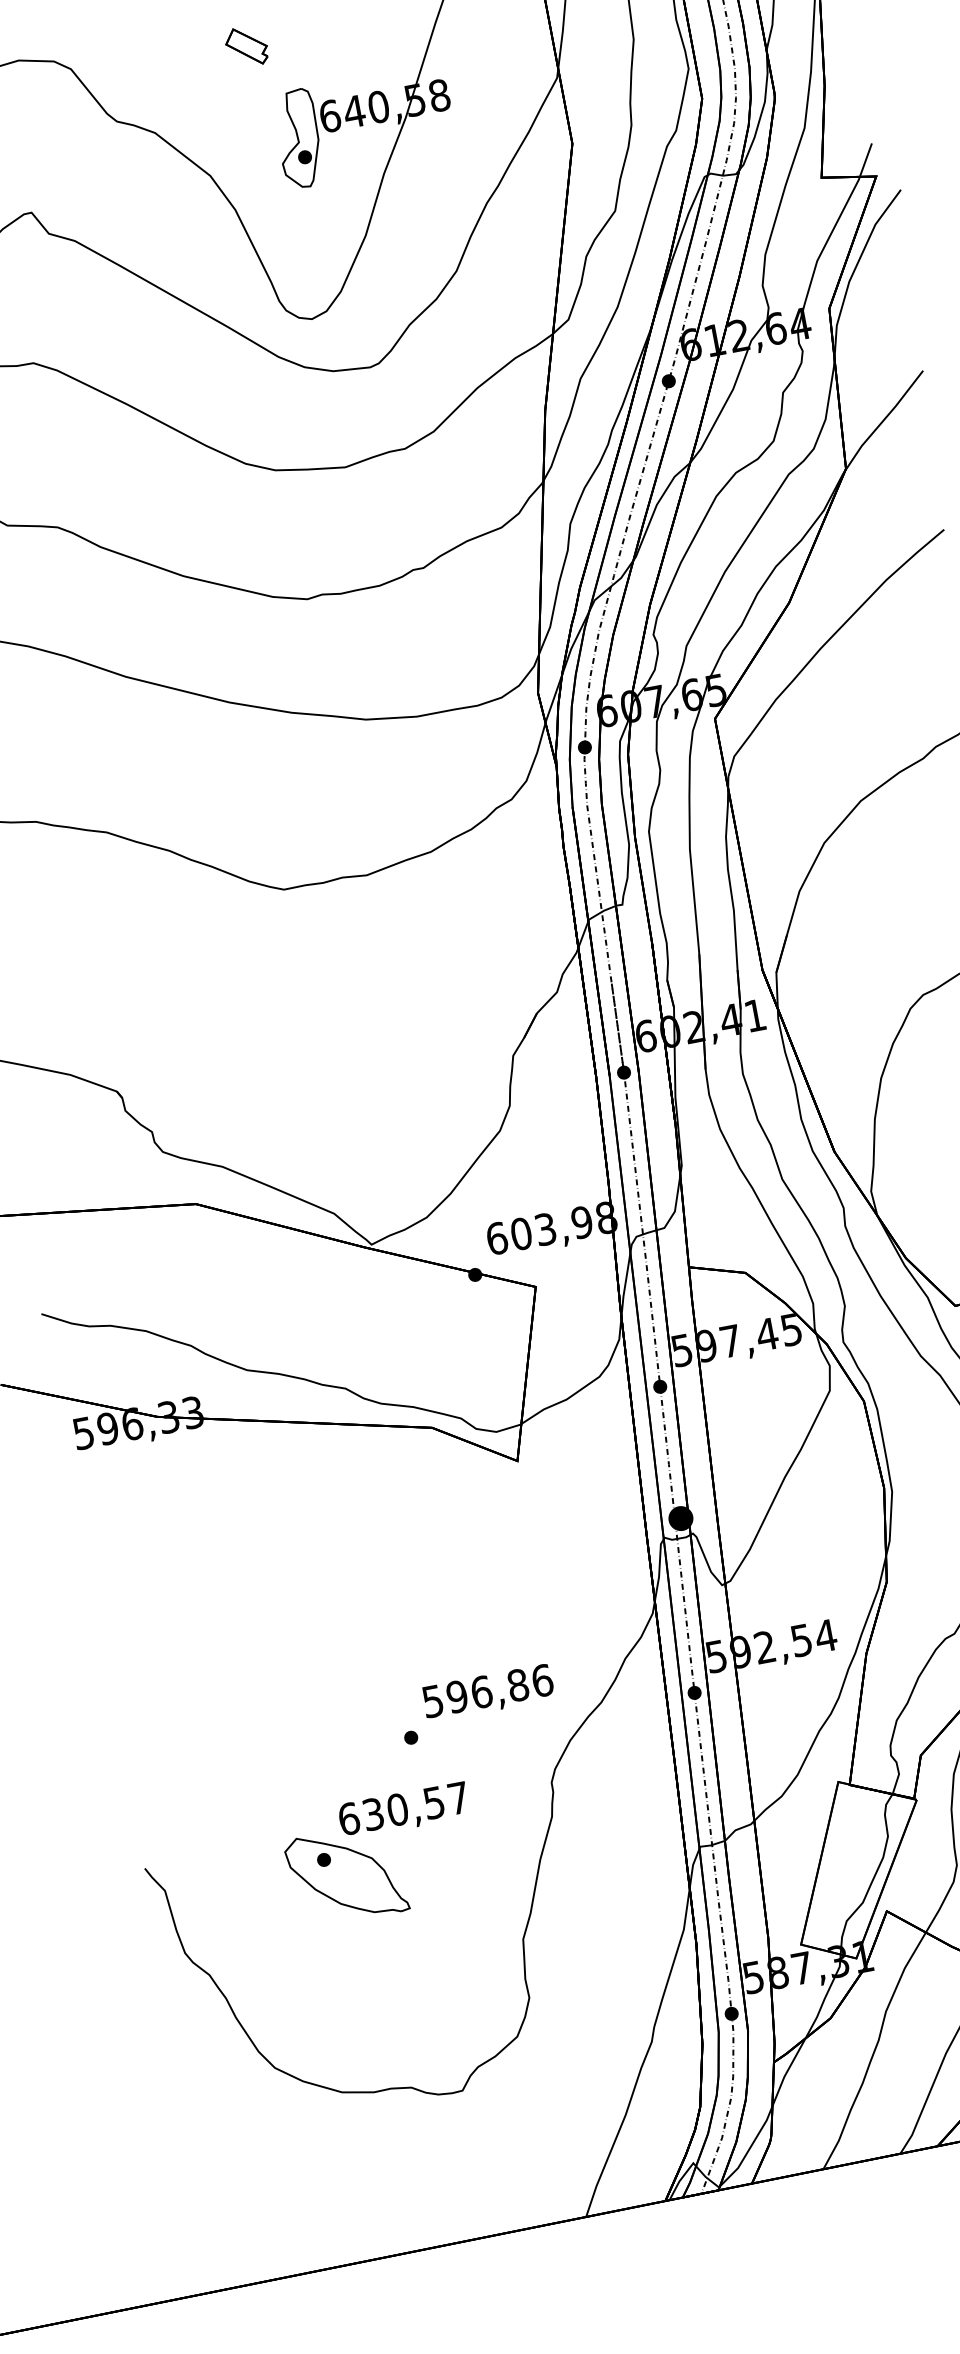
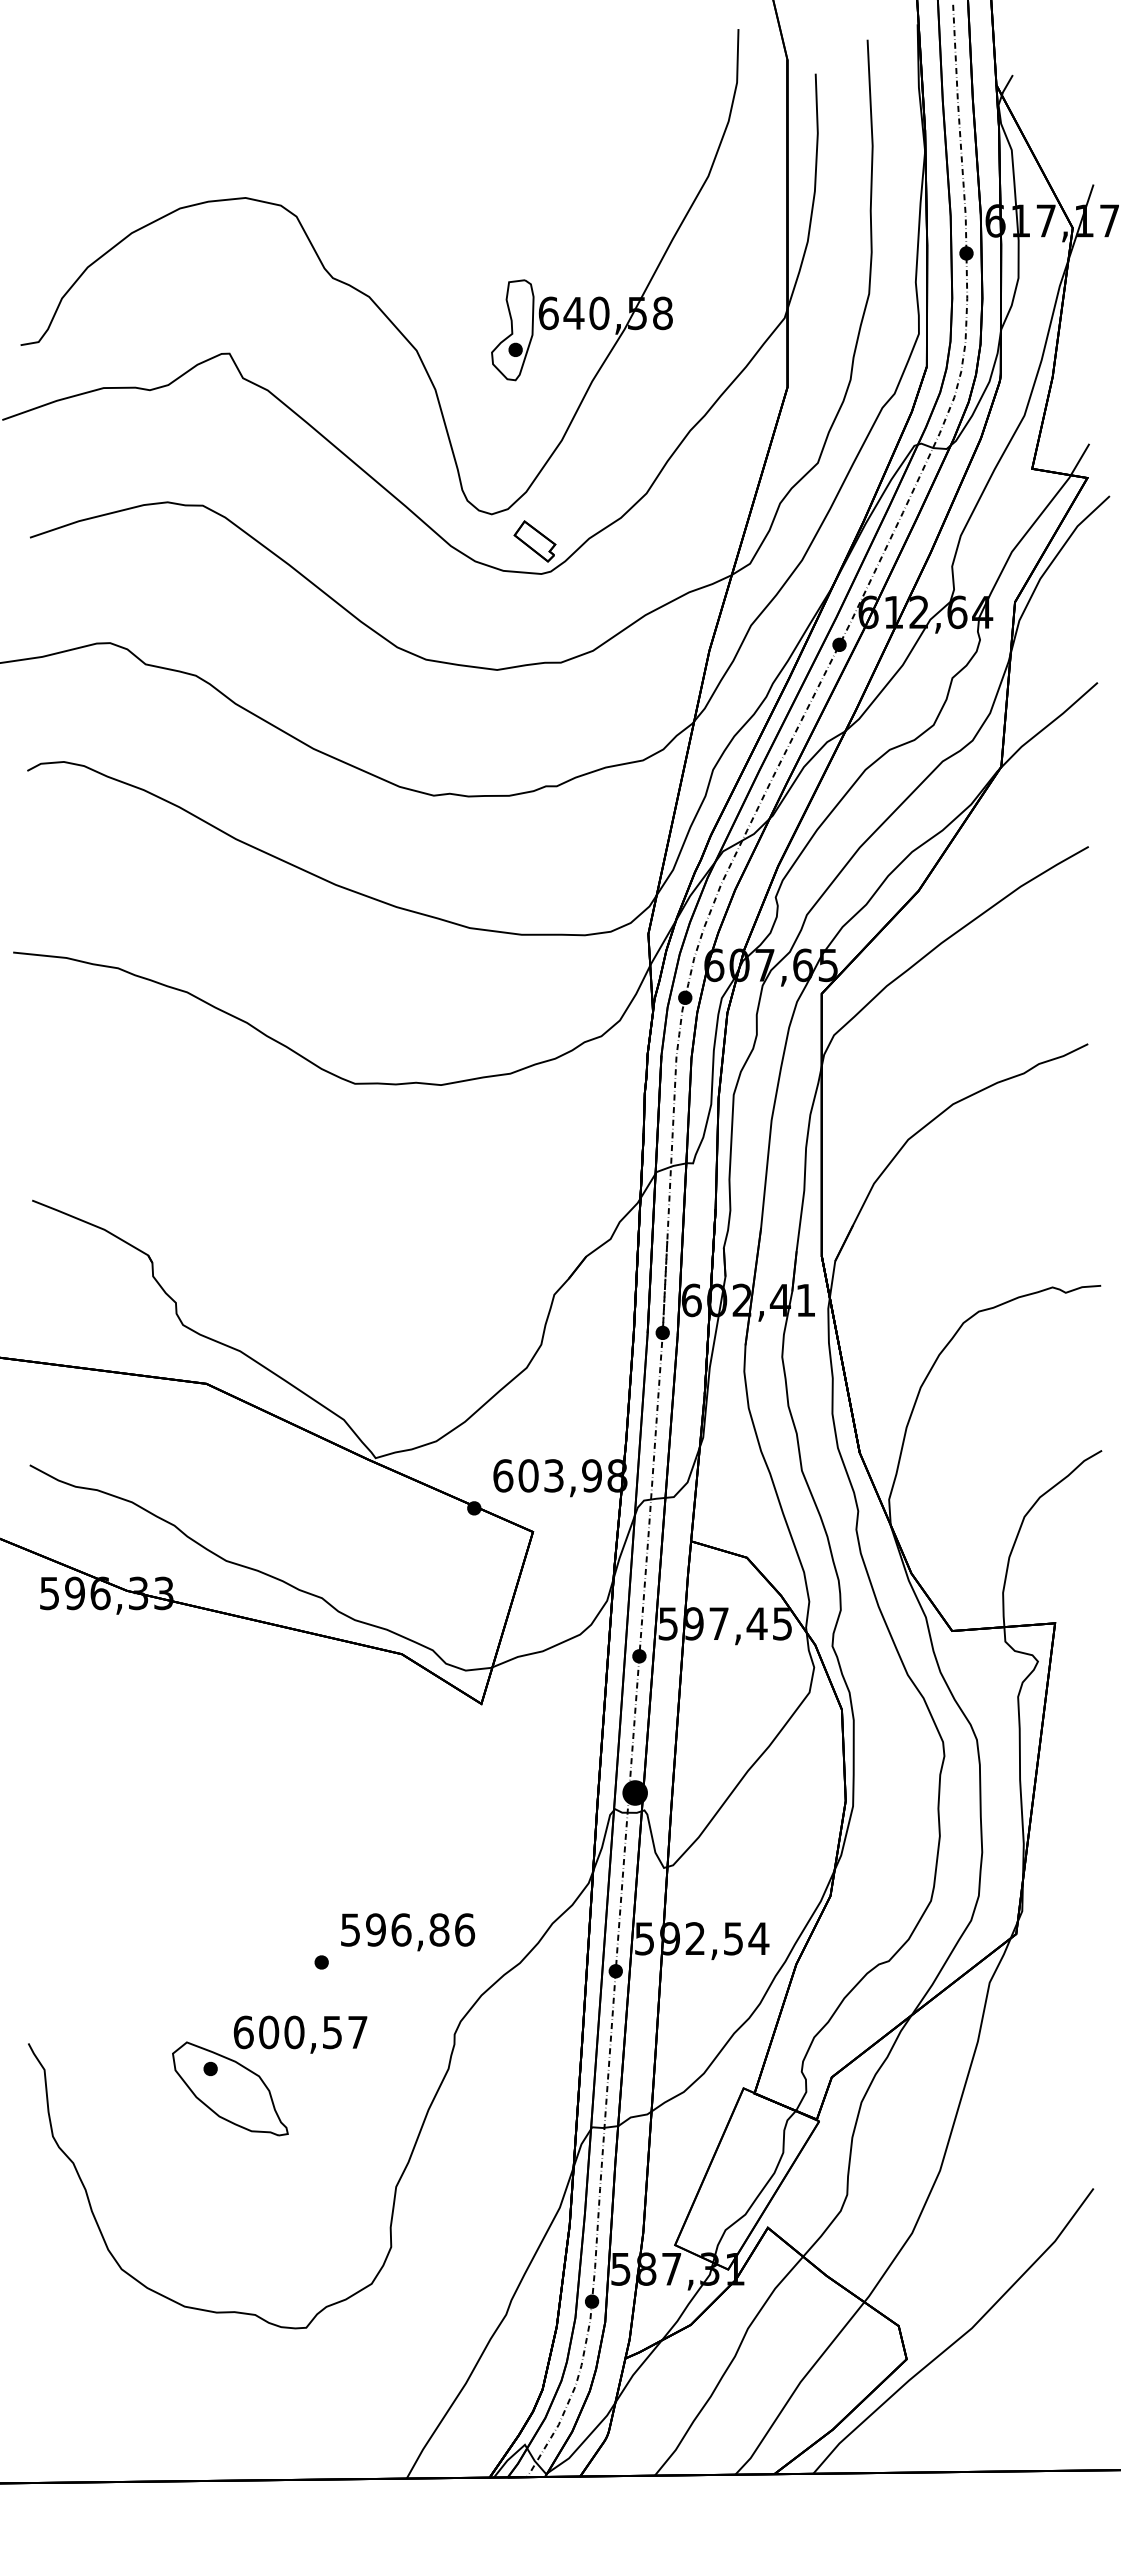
part: (246, 46) -> (534, 541), moved
text: (373, 1814) -> (269, 2032), 630,57 -> 600,57

